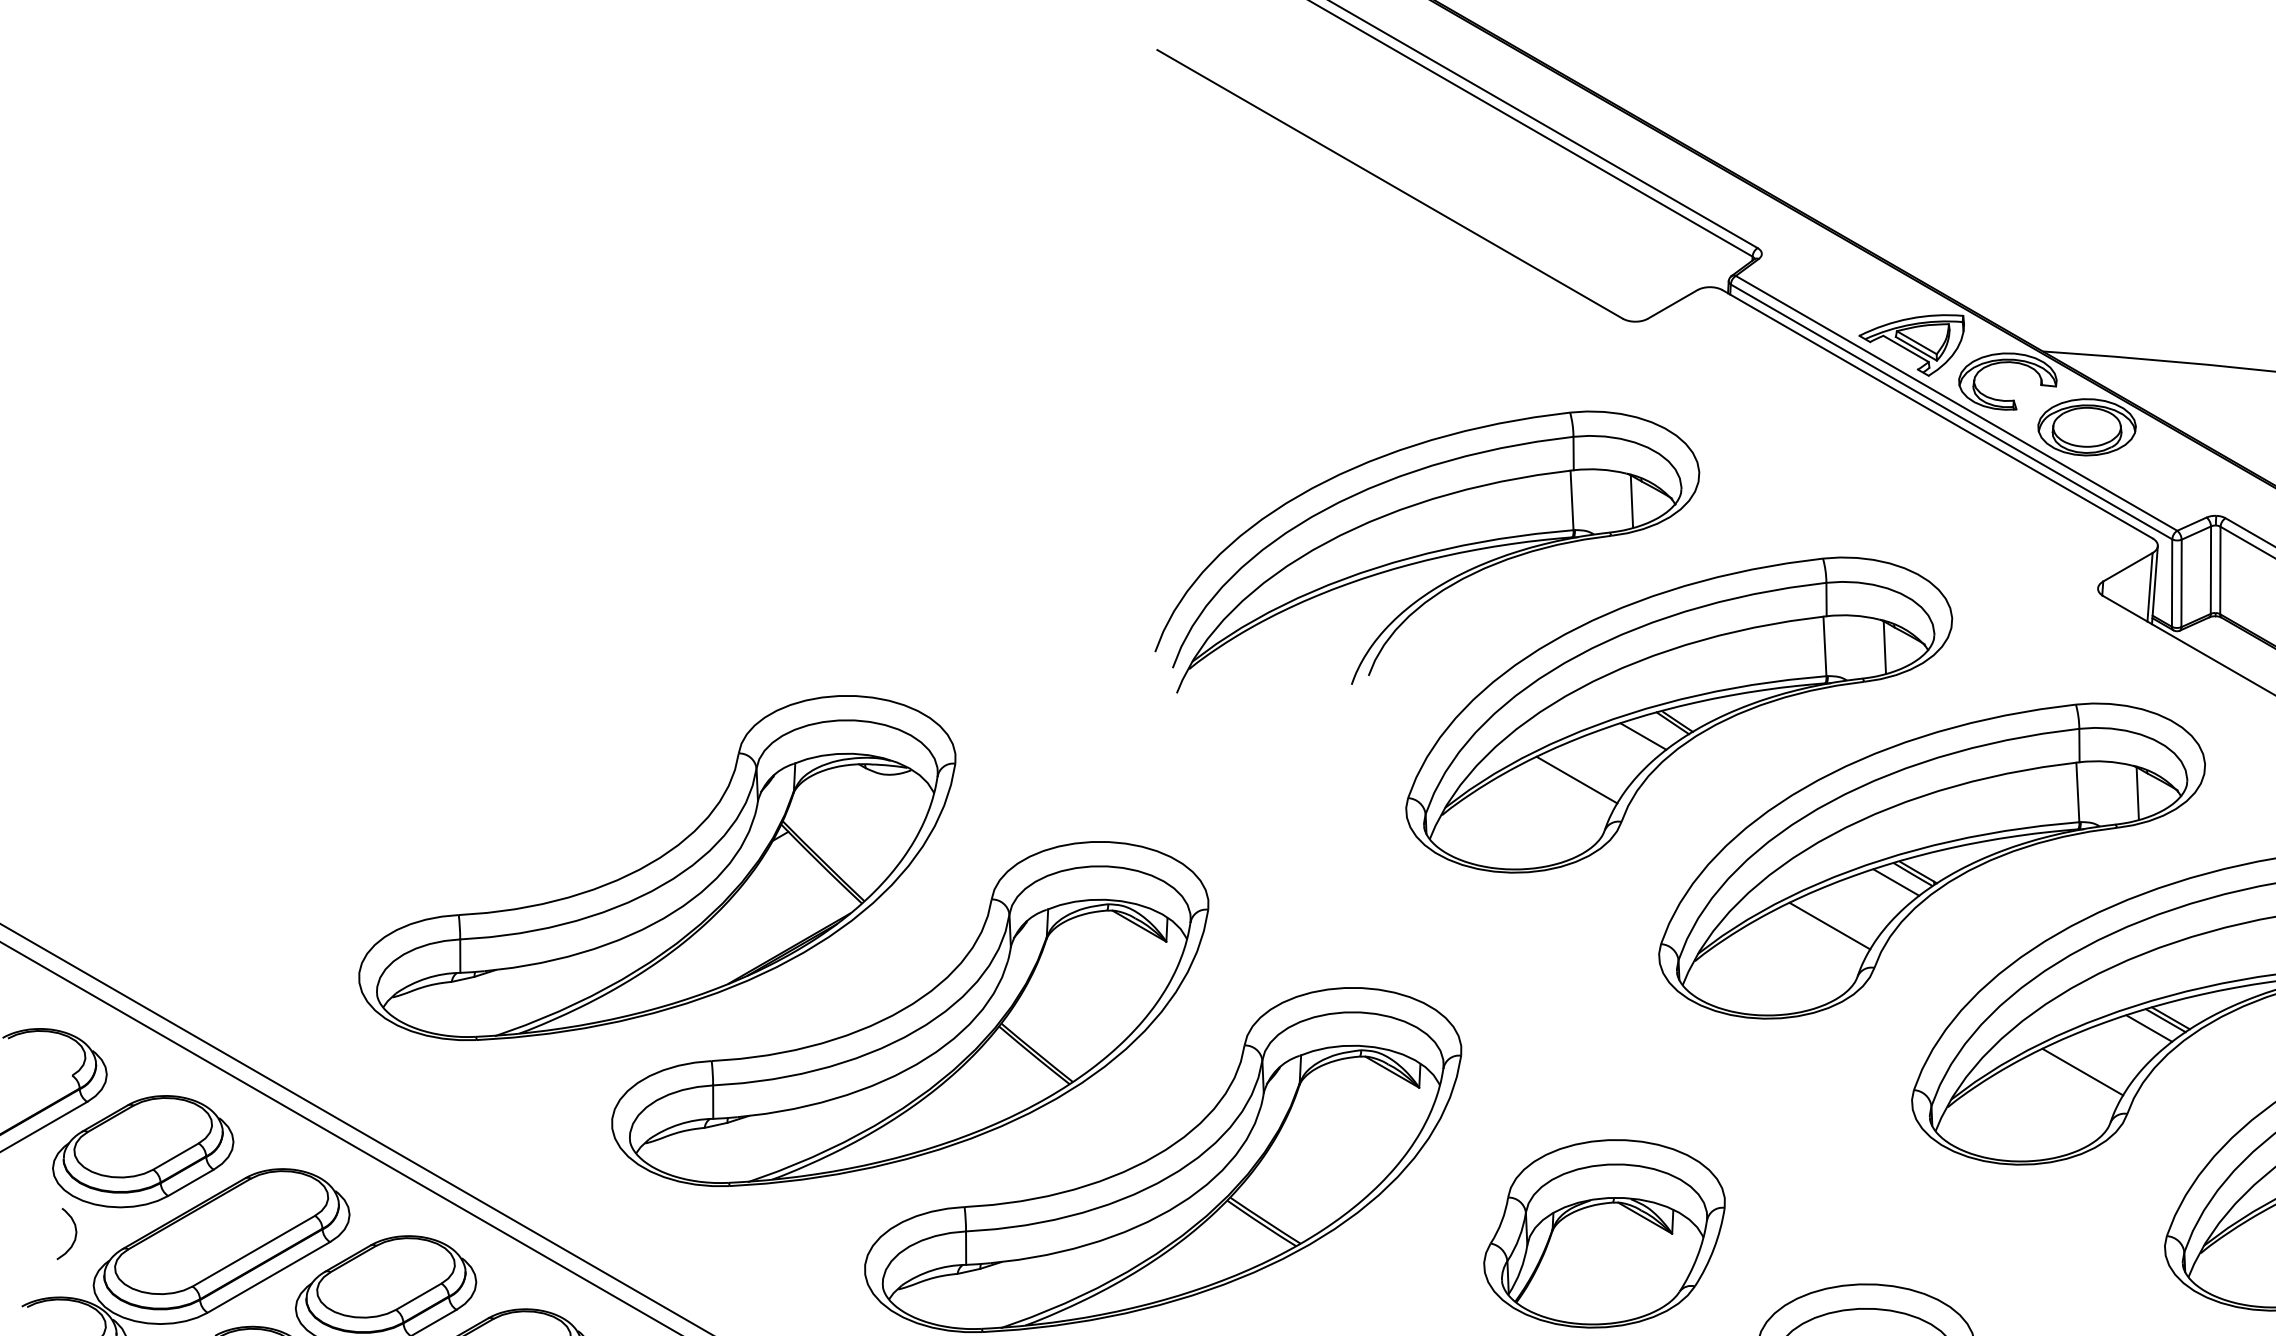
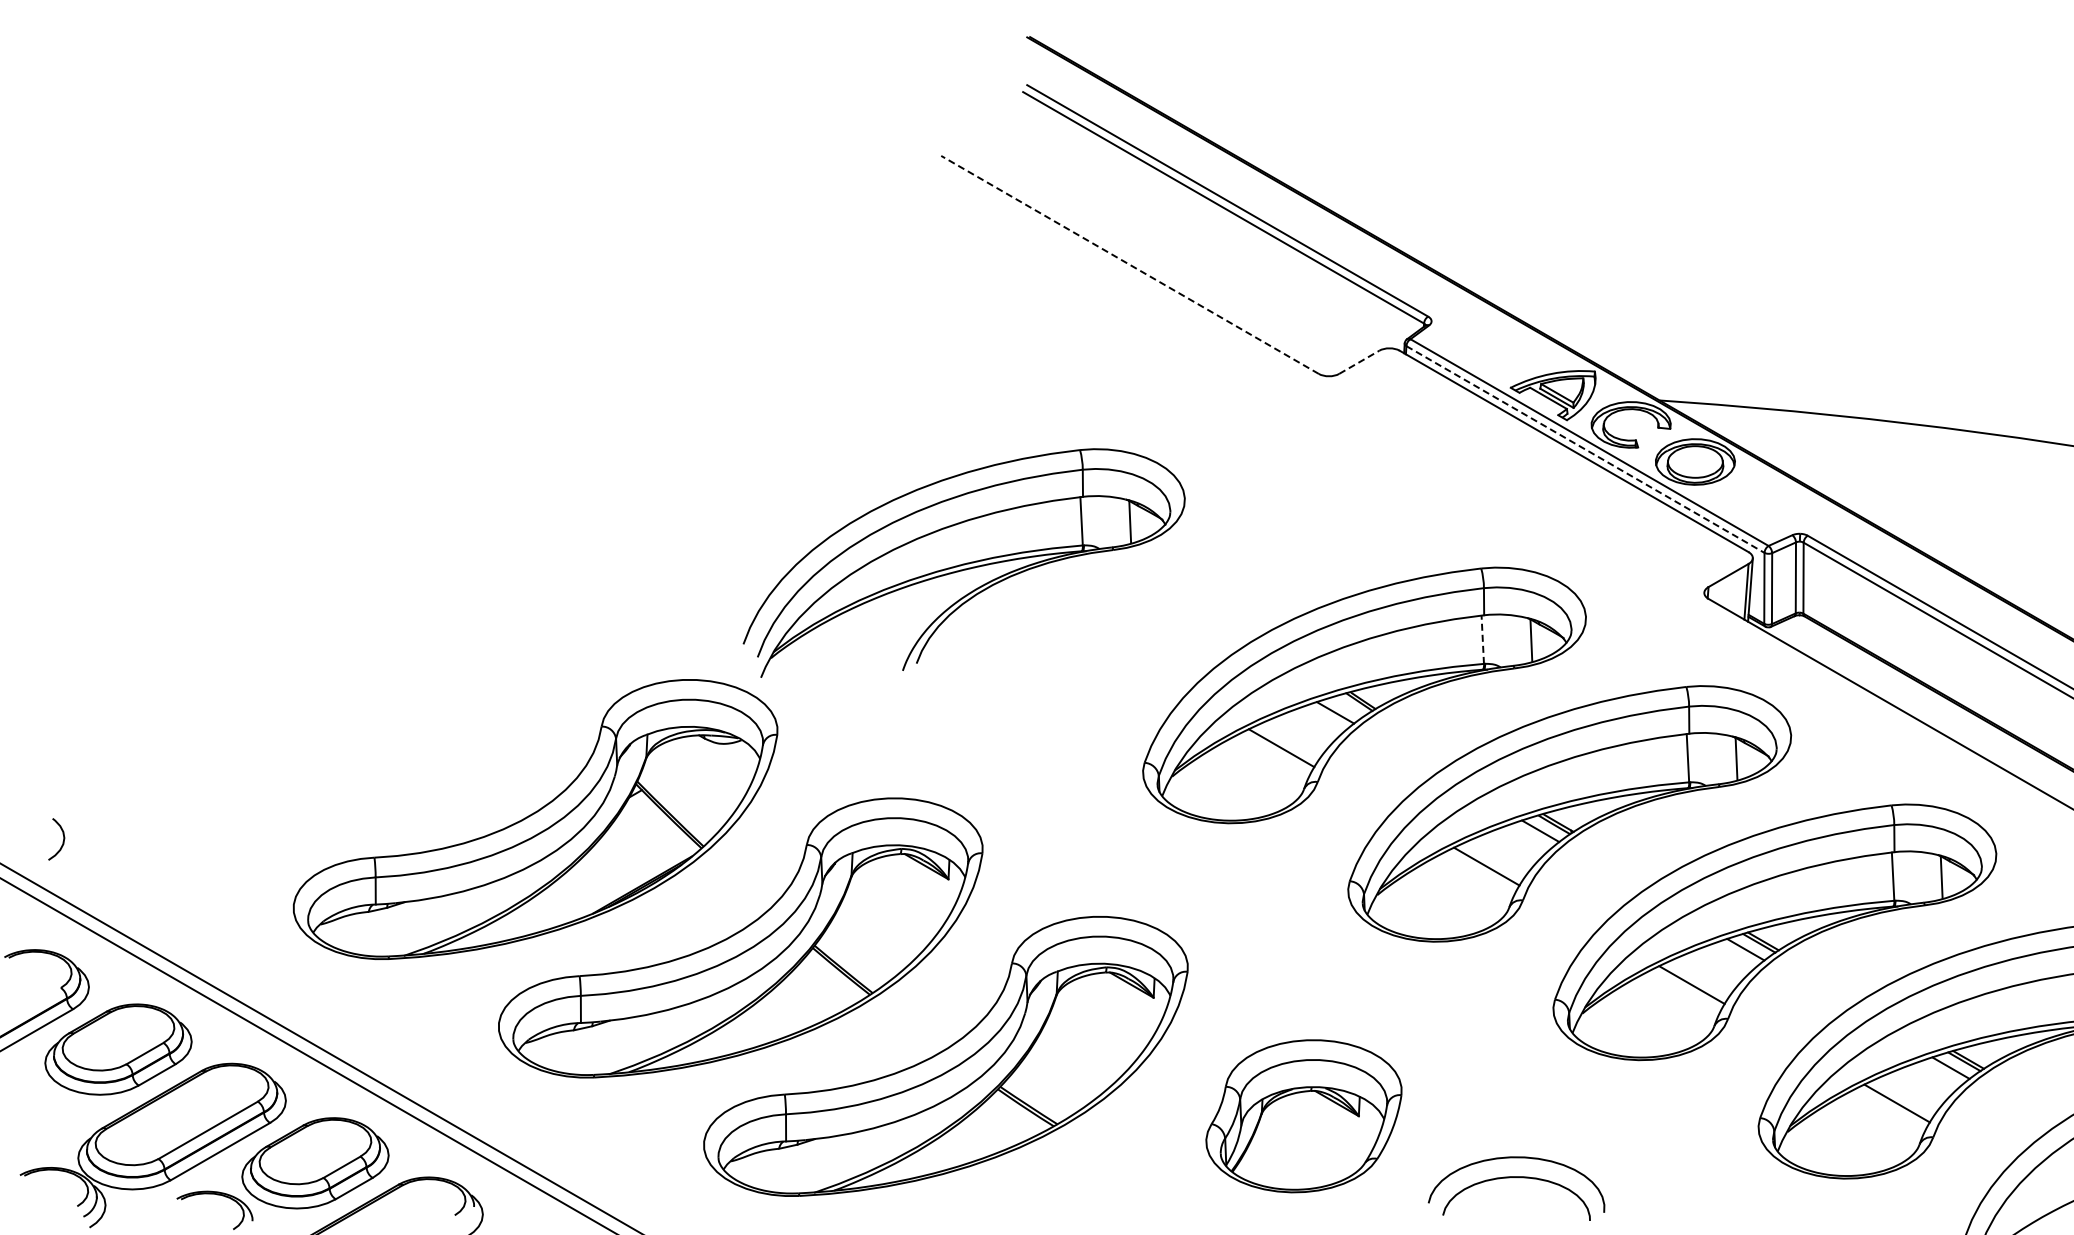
line: (1390, 183) -> (1130, 264), solid -> dashed
line: (1672, 304) -> (1359, 362), solid -> dashed
line: (1951, 411) -> (1585, 449), solid -> dashed
part: (1426, 551) -> (963, 562), moved
line: (1824, 646) -> (1482, 639), solid -> dashed
curve: (74, 1236) -> (62, 841), moved

